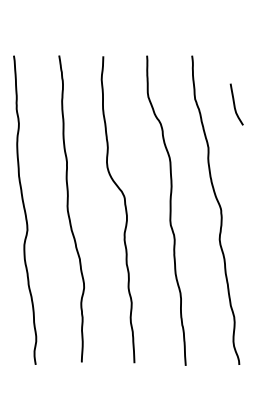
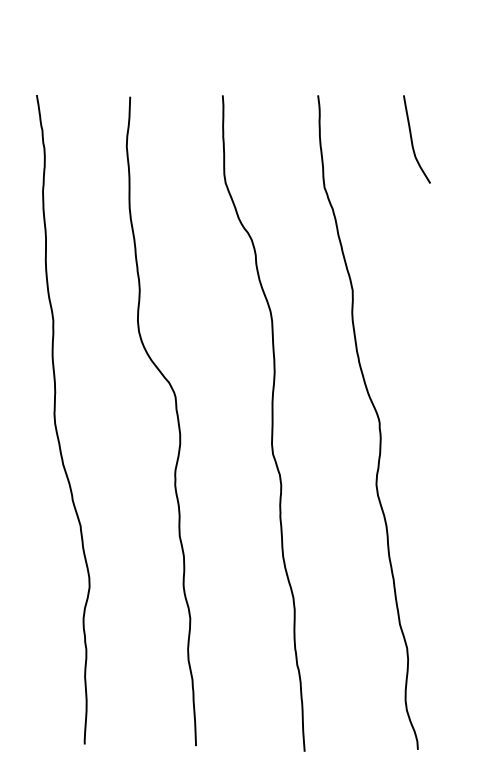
curve: (235, 104) -> (414, 139), moved

